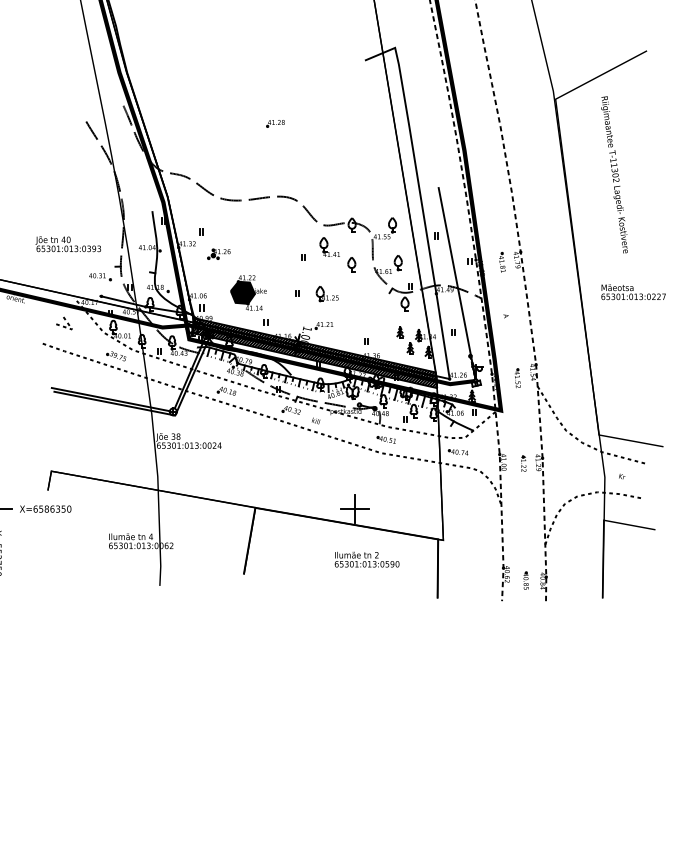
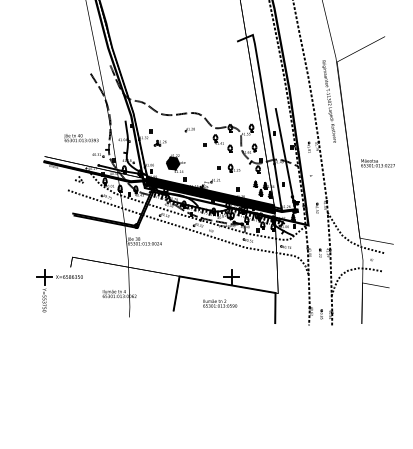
part: (274, 123) -> (189, 129), moved
text: (613, 174) -> (328, 101), moved
part: (316, 292) -> (228, 167), moved
text: (367, 559) -> (220, 303), moved

